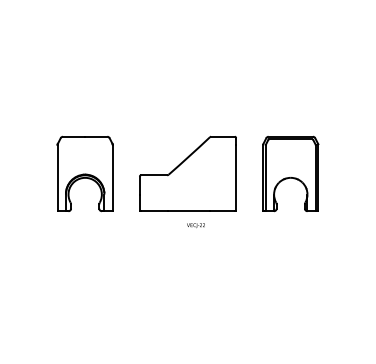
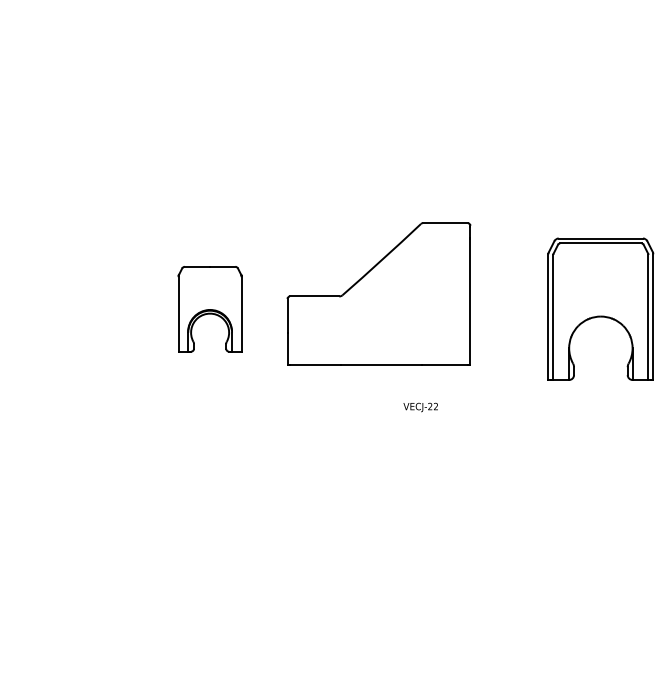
part: (84, 173) -> (208, 308), size x0.6
part: (187, 173) -> (378, 293), moved

